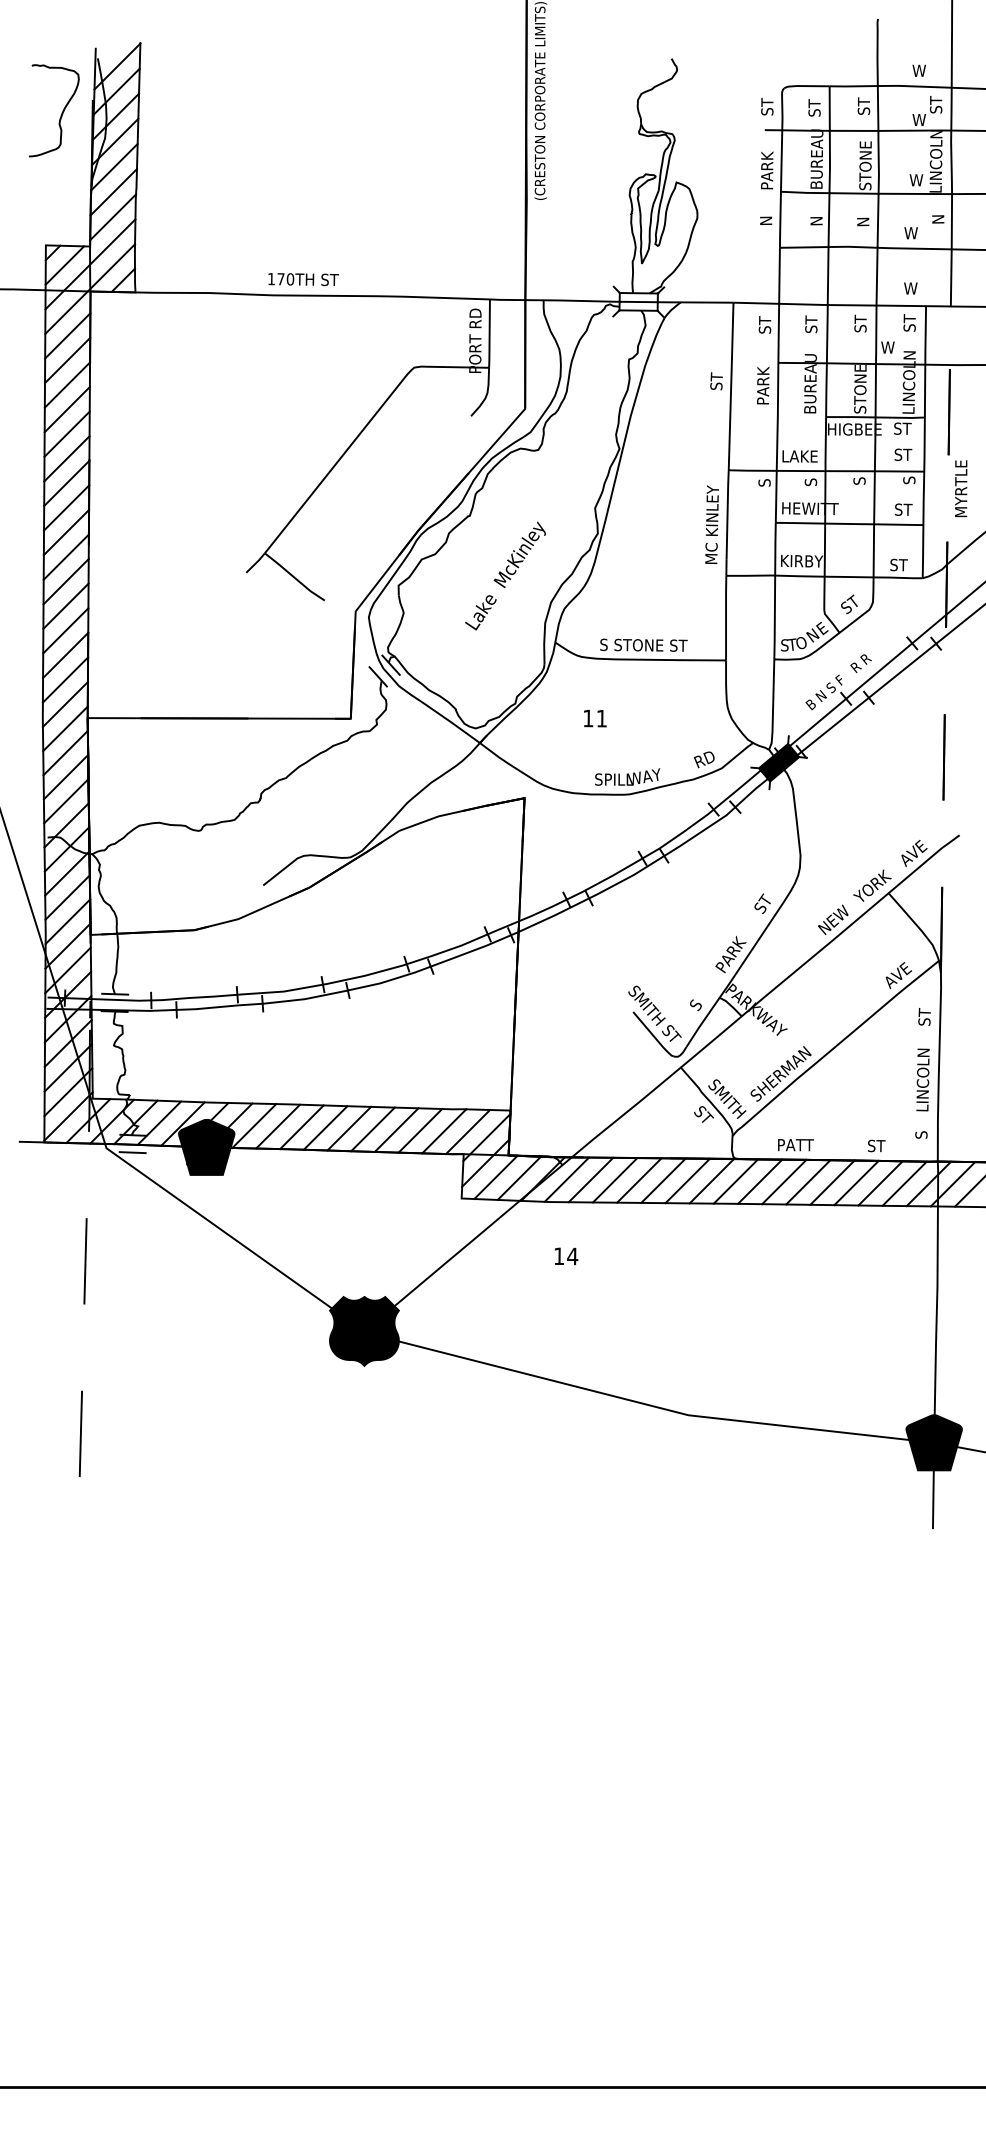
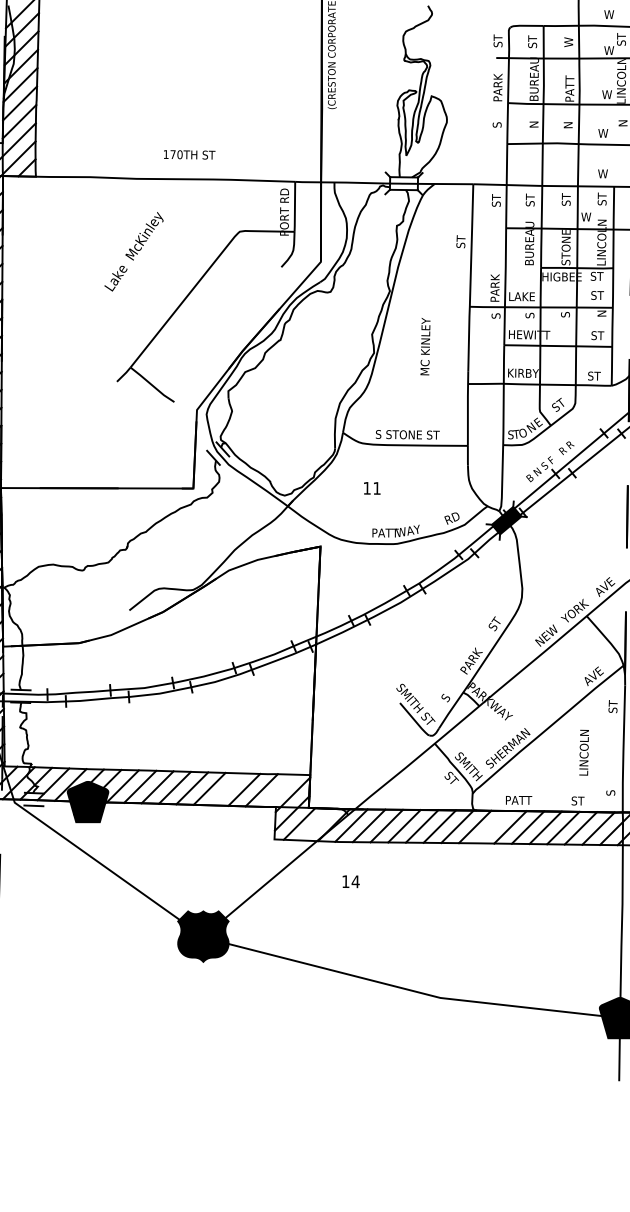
text: (863, 106) -> (568, 40), ST -> W
text: (865, 165) -> (569, 83), STONE -> PATT
text: (765, 220) -> (496, 124), N -> S
text: (303, 279) -> (189, 154), moved
text: (763, 385) -> (495, 287), moved
text: (909, 479) -> (602, 313), S -> N
text: (711, 524) -> (425, 346), moved
text: (505, 575) -> (133, 251), moved
text: (614, 779) -> (386, 532), SPILL -> PATT
text: (922, 1079) -> (583, 752), moved
line: (396, 1129) -> (226, 788), removed
line: (468, 1132) -> (279, 791), removed
line: (518, 1177) -> (316, 824), removed
line: (760, 1181) -> (493, 826), removed

